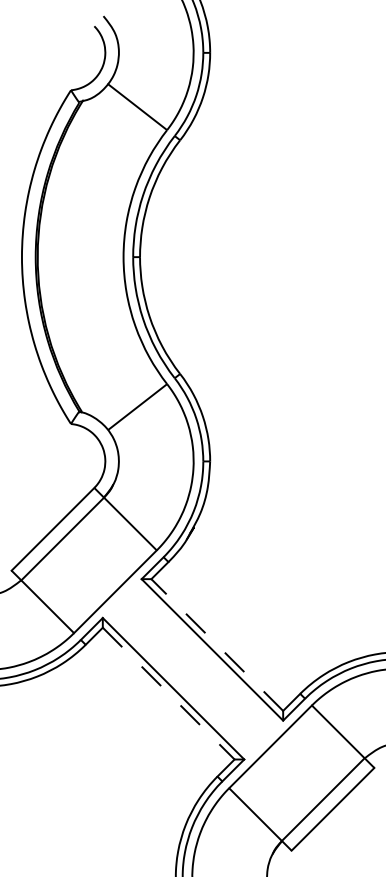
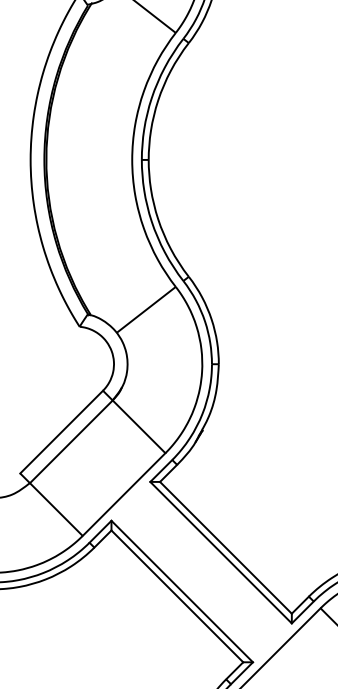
line: (216, 644) -> (225, 547), dashed -> solid
line: (169, 693) -> (178, 596), dashed -> solid

